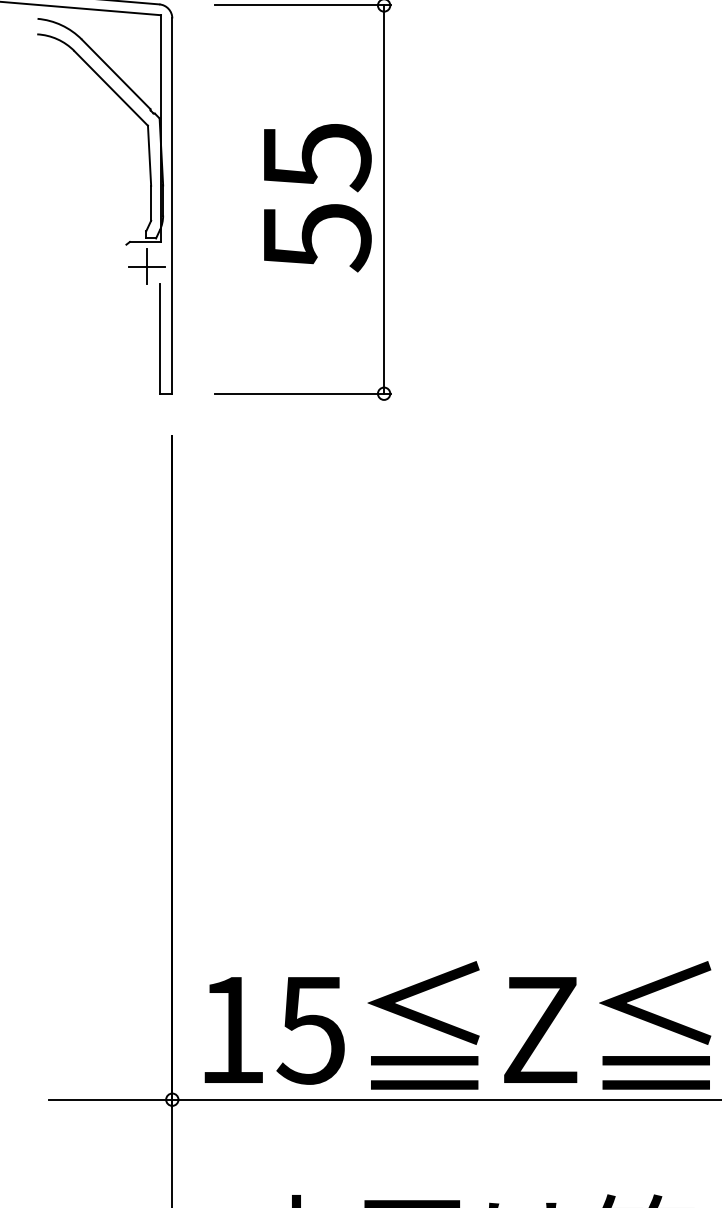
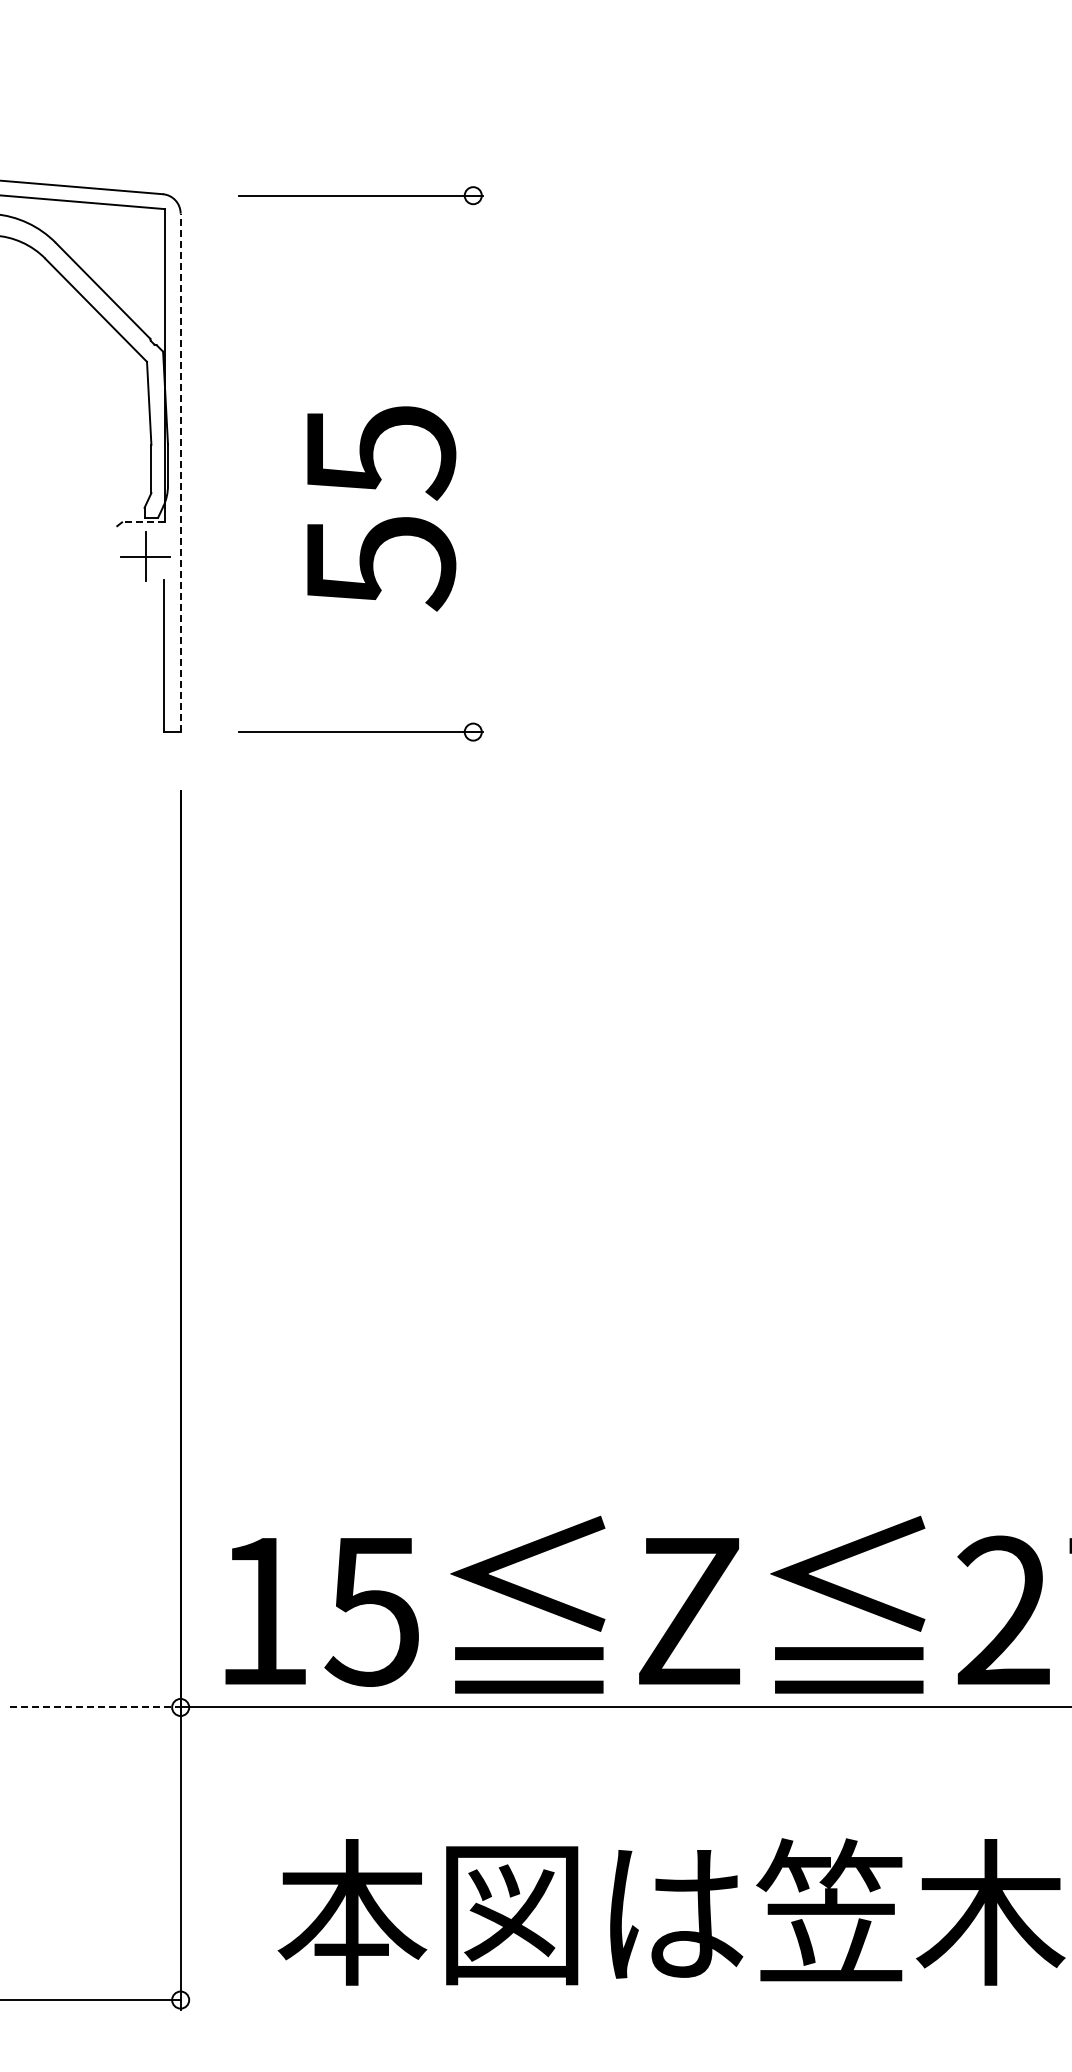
text: (317, 197) -> (381, 508), moved
line: (384, 199) -> (473, 463), removed
line: (172, 205) -> (180, 472), solid -> dashed
line: (145, 242) -> (143, 522), solid -> dashed
line: (110, 1099) -> (95, 1707), solid -> dashed

